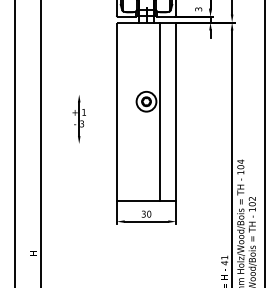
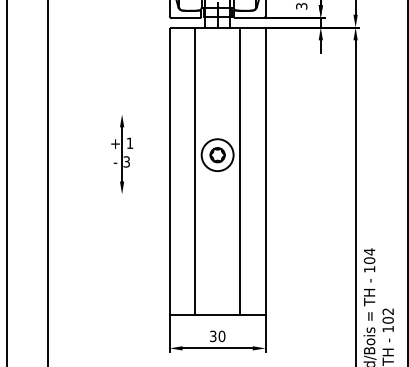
line: (132, 111) -> (195, 170), added
part: (78, 119) -> (120, 154), moved

